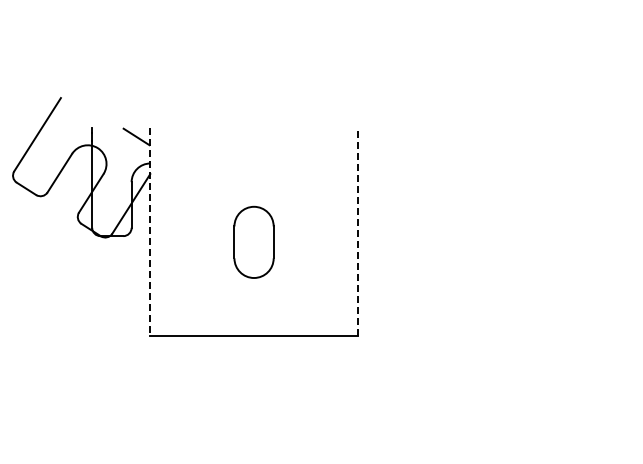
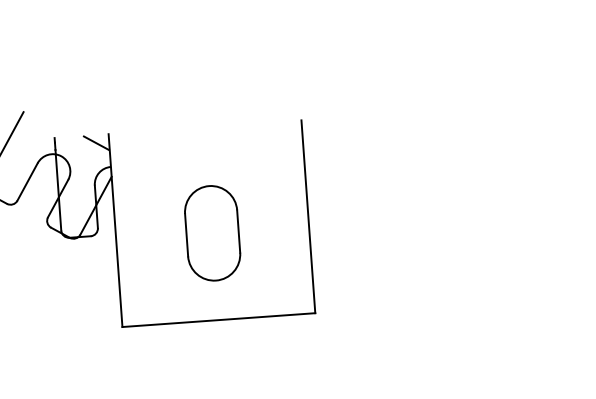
line: (150, 231) -> (115, 230), dashed -> solid
line: (357, 231) -> (307, 216), dashed -> solid
part: (253, 242) -> (212, 233), size x1.43

